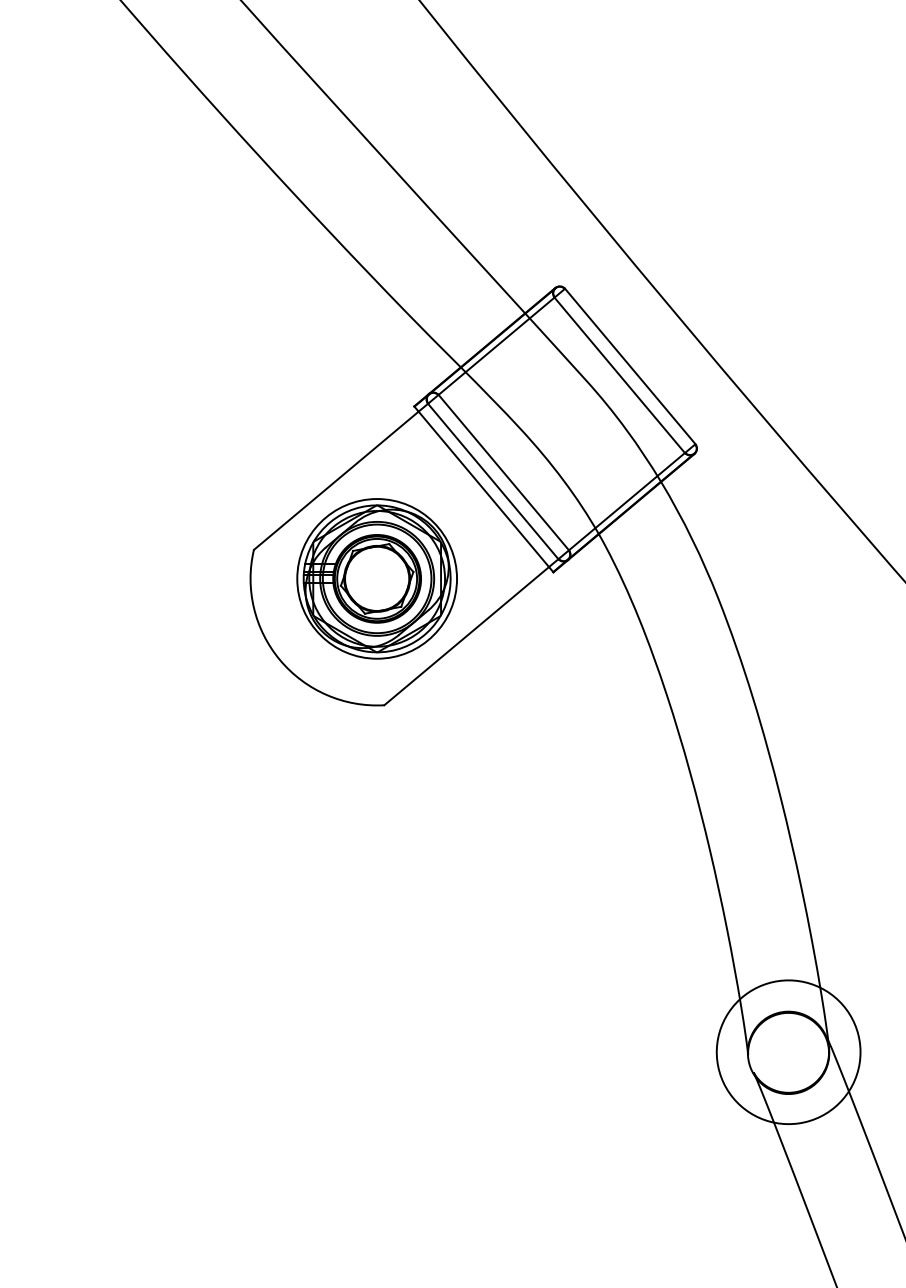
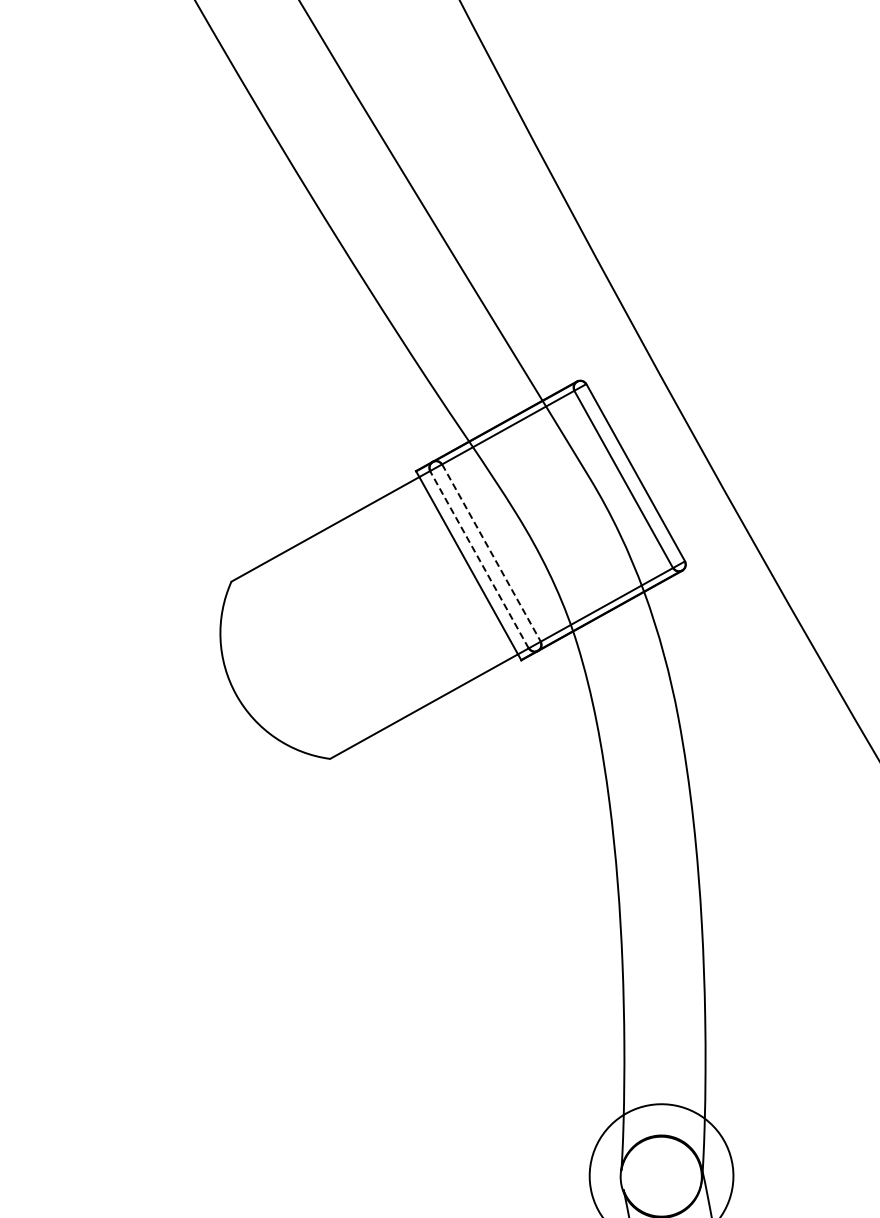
line: (504, 473) -> (491, 554), solid -> dashed
line: (492, 481) -> (478, 559), solid -> dashed
part: (376, 578) -> (346, 632), removed

